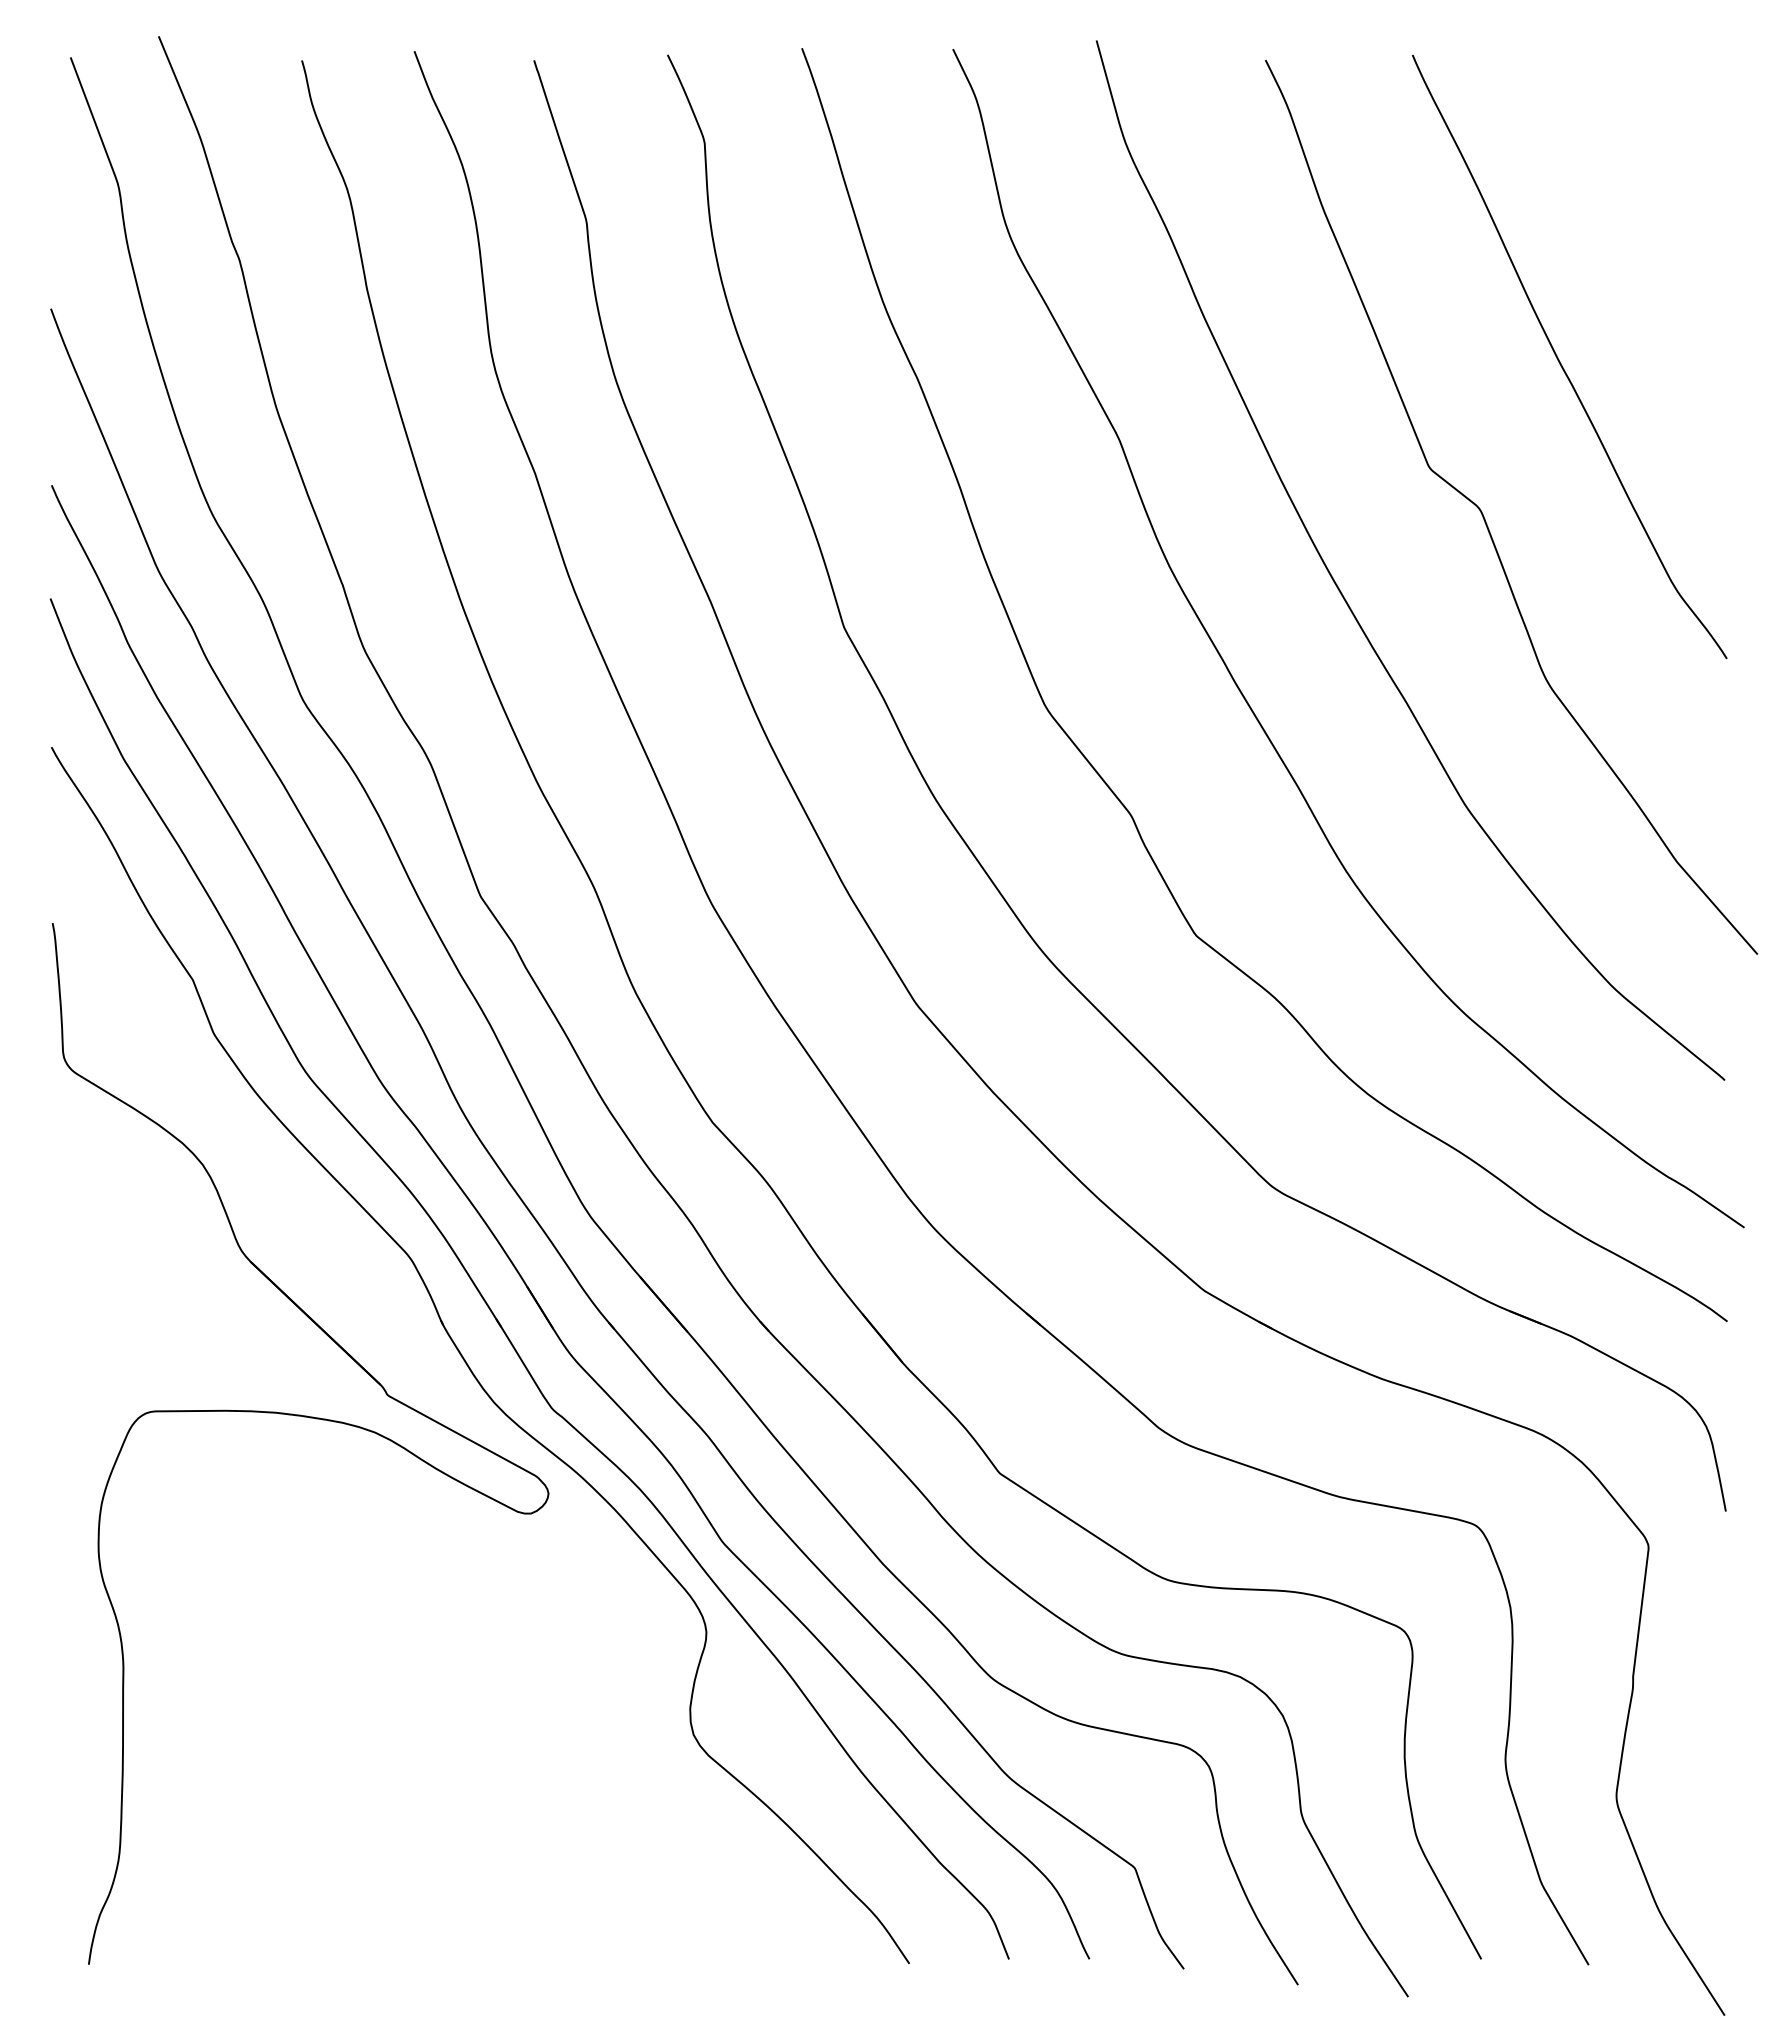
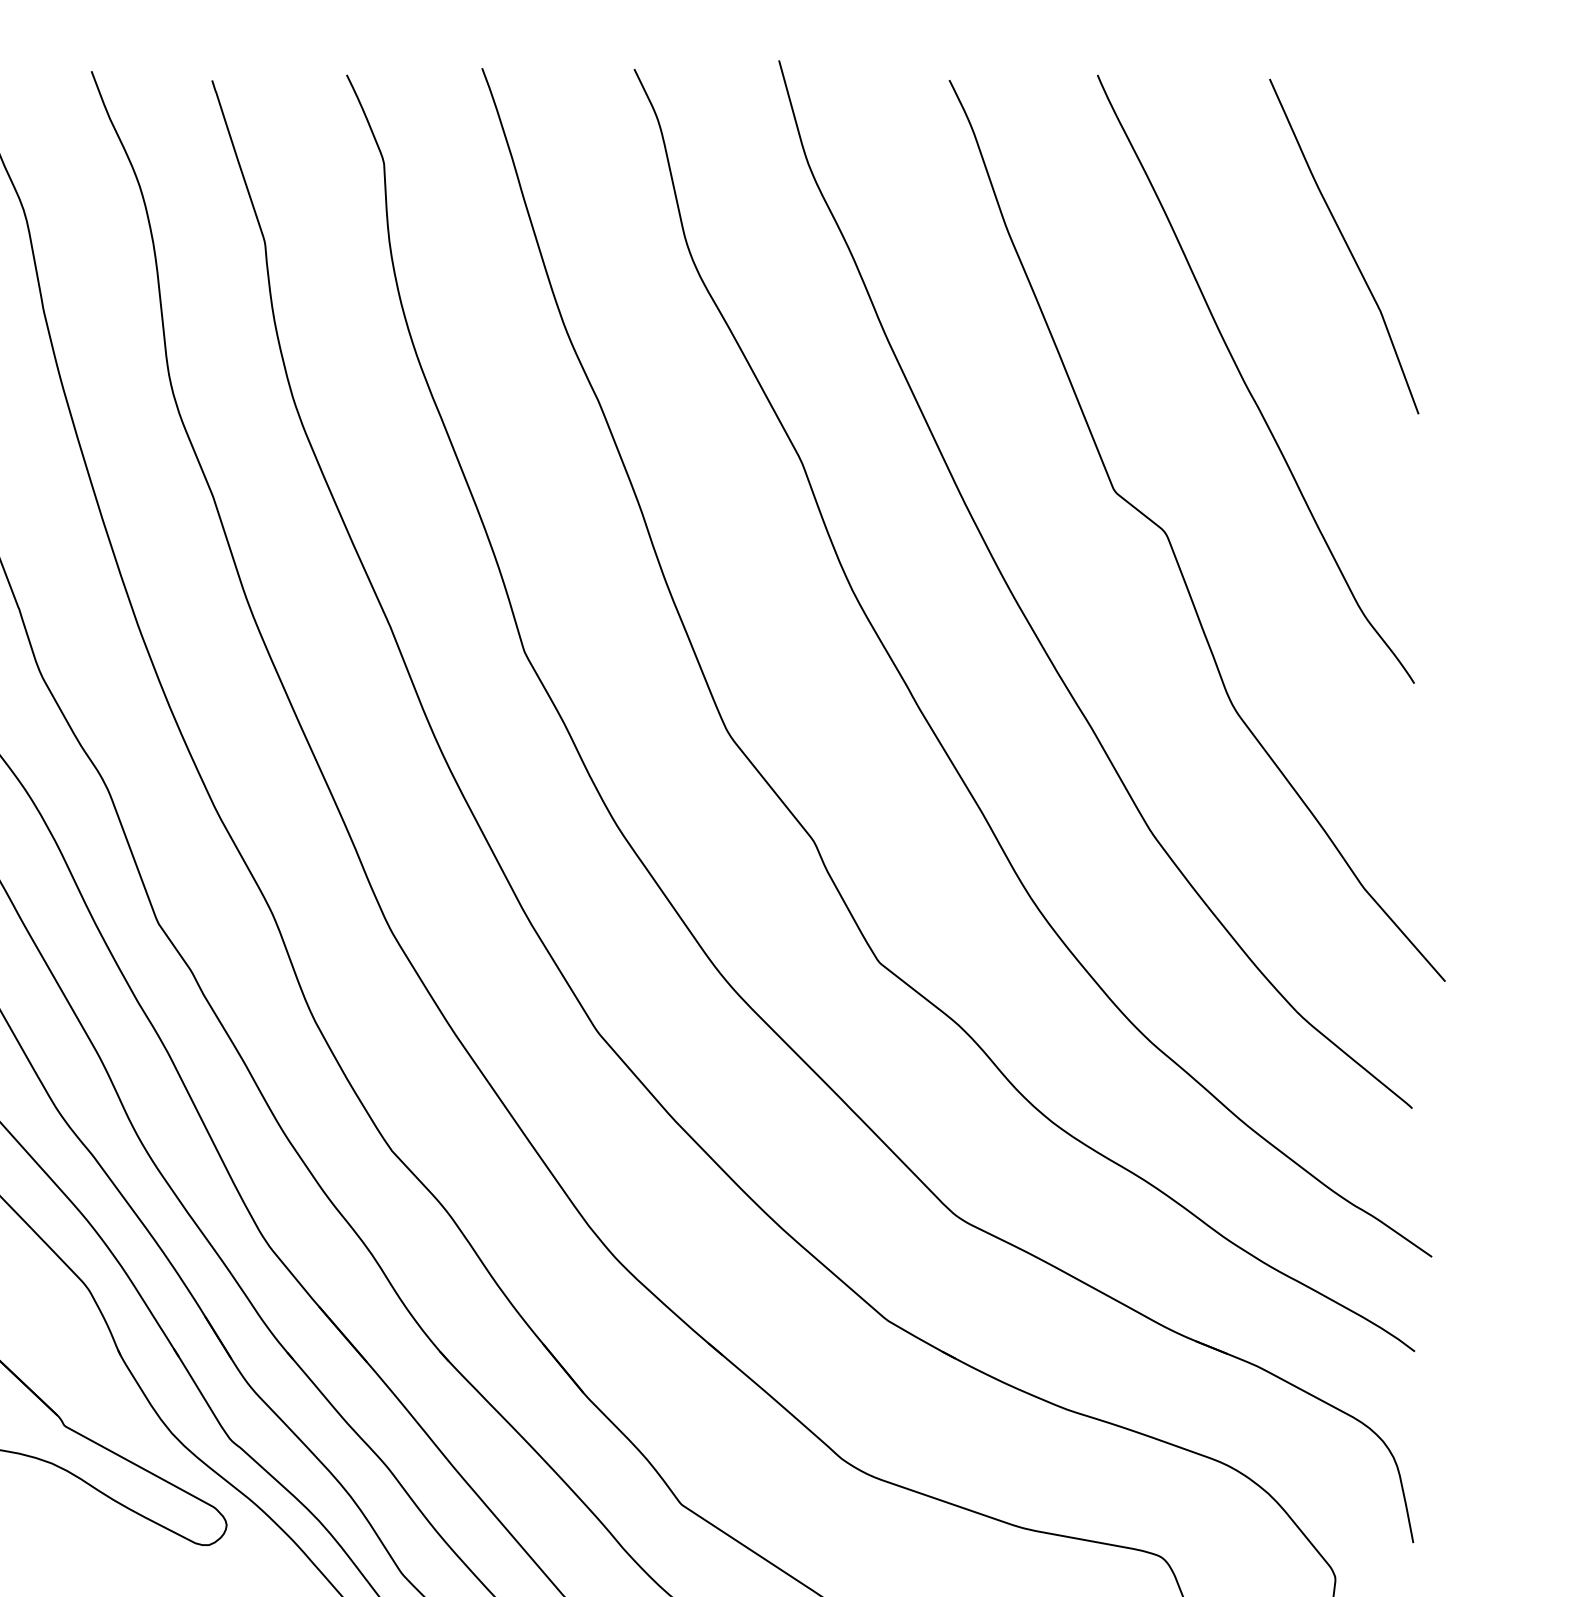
curve: (1658, 222) -> (1345, 243), added

